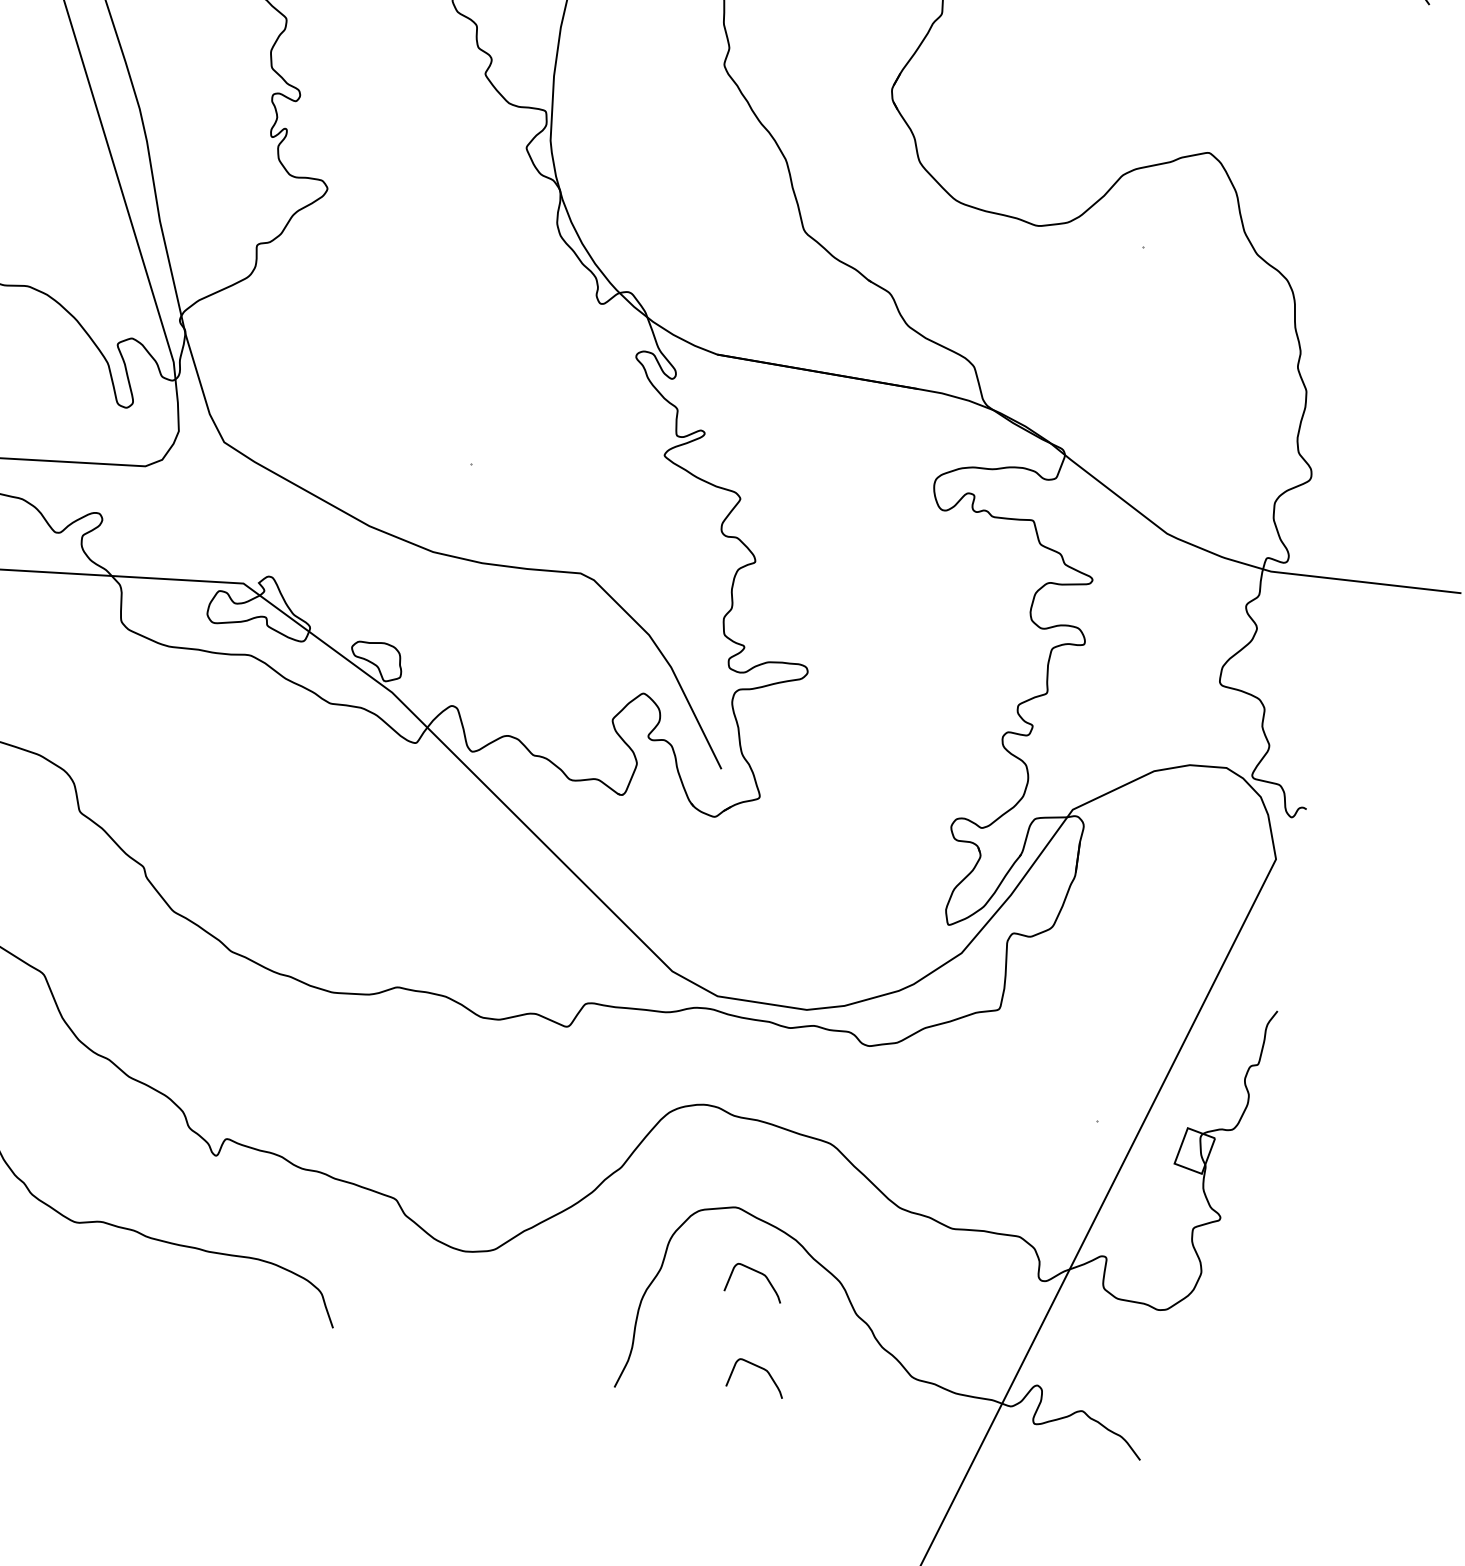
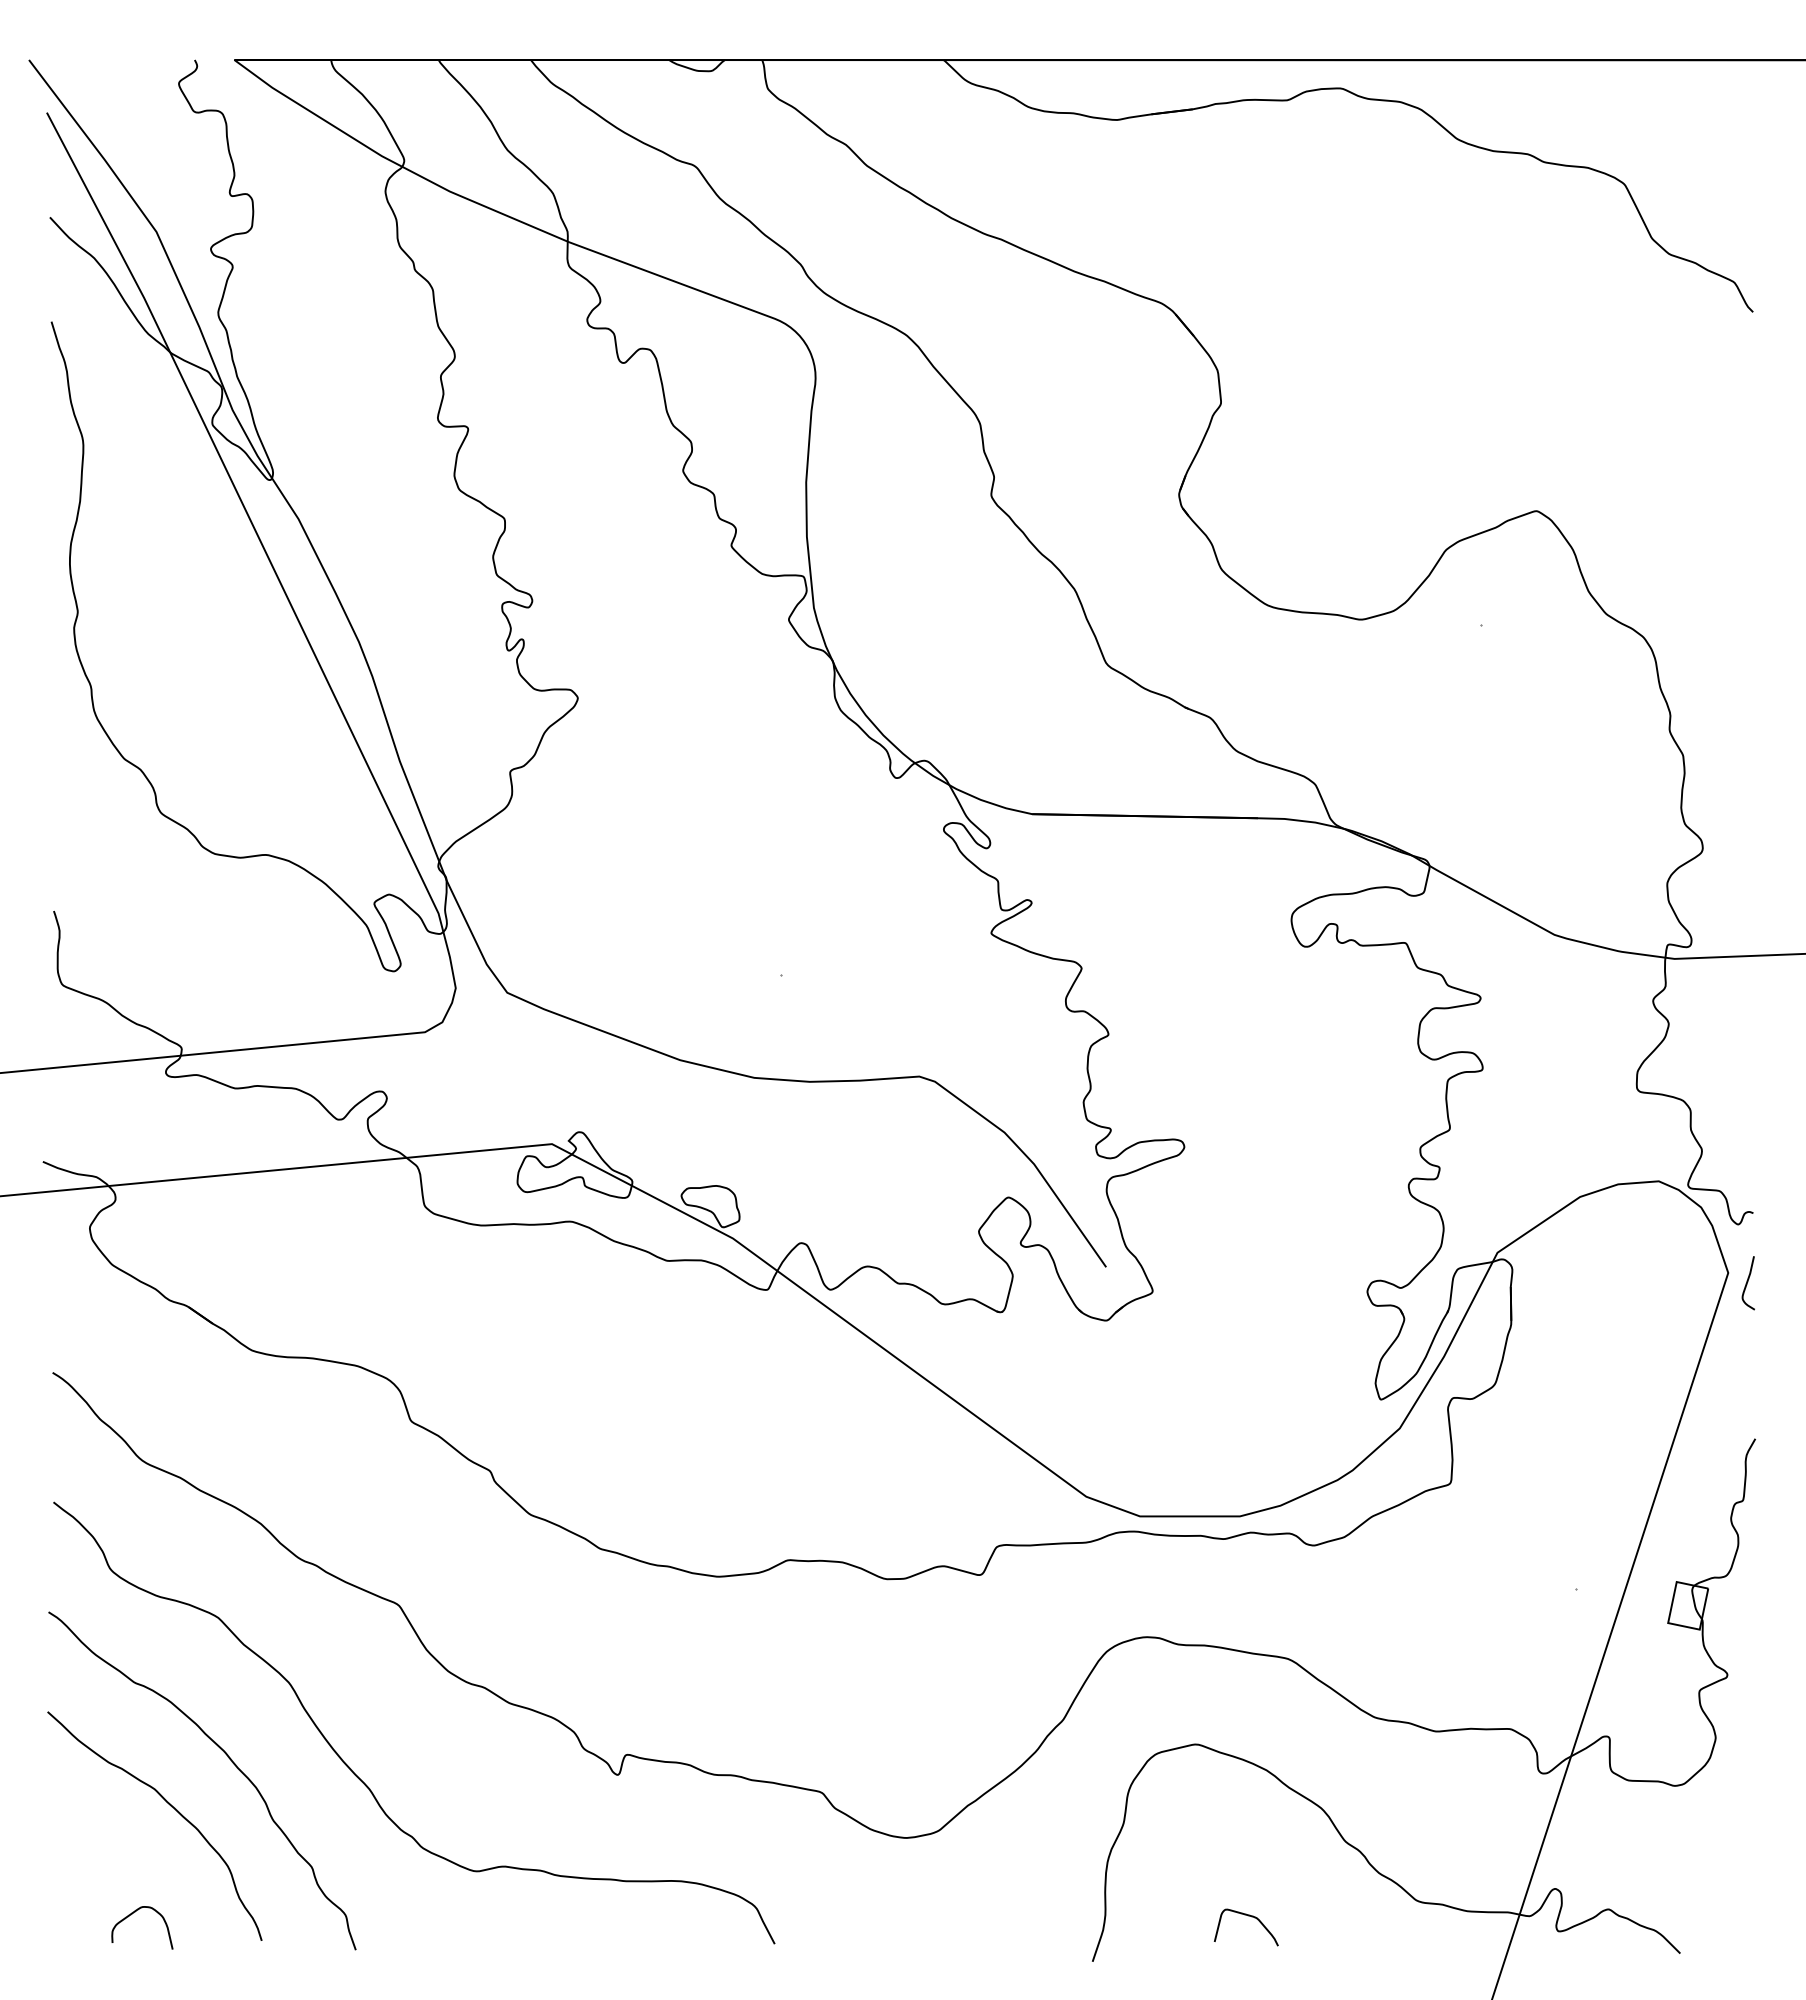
curve: (1291, 871) -> (1747, 1283), added
curve: (757, 1272) -> (1230, 1812), removed

